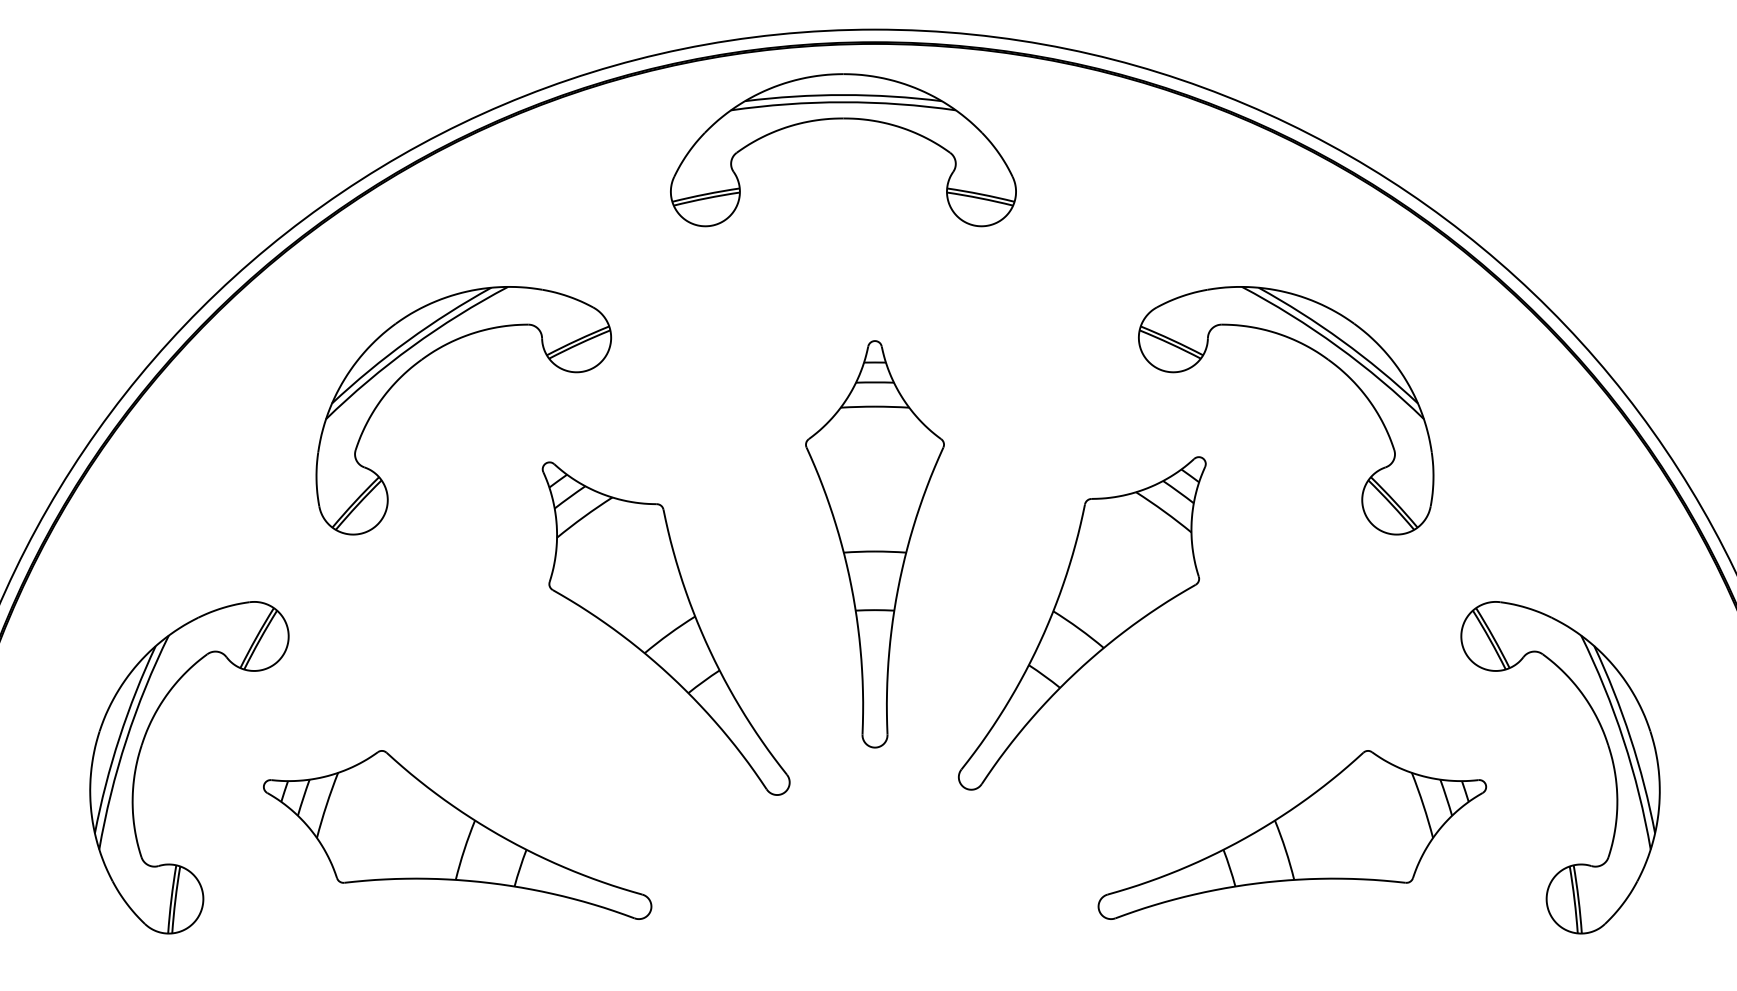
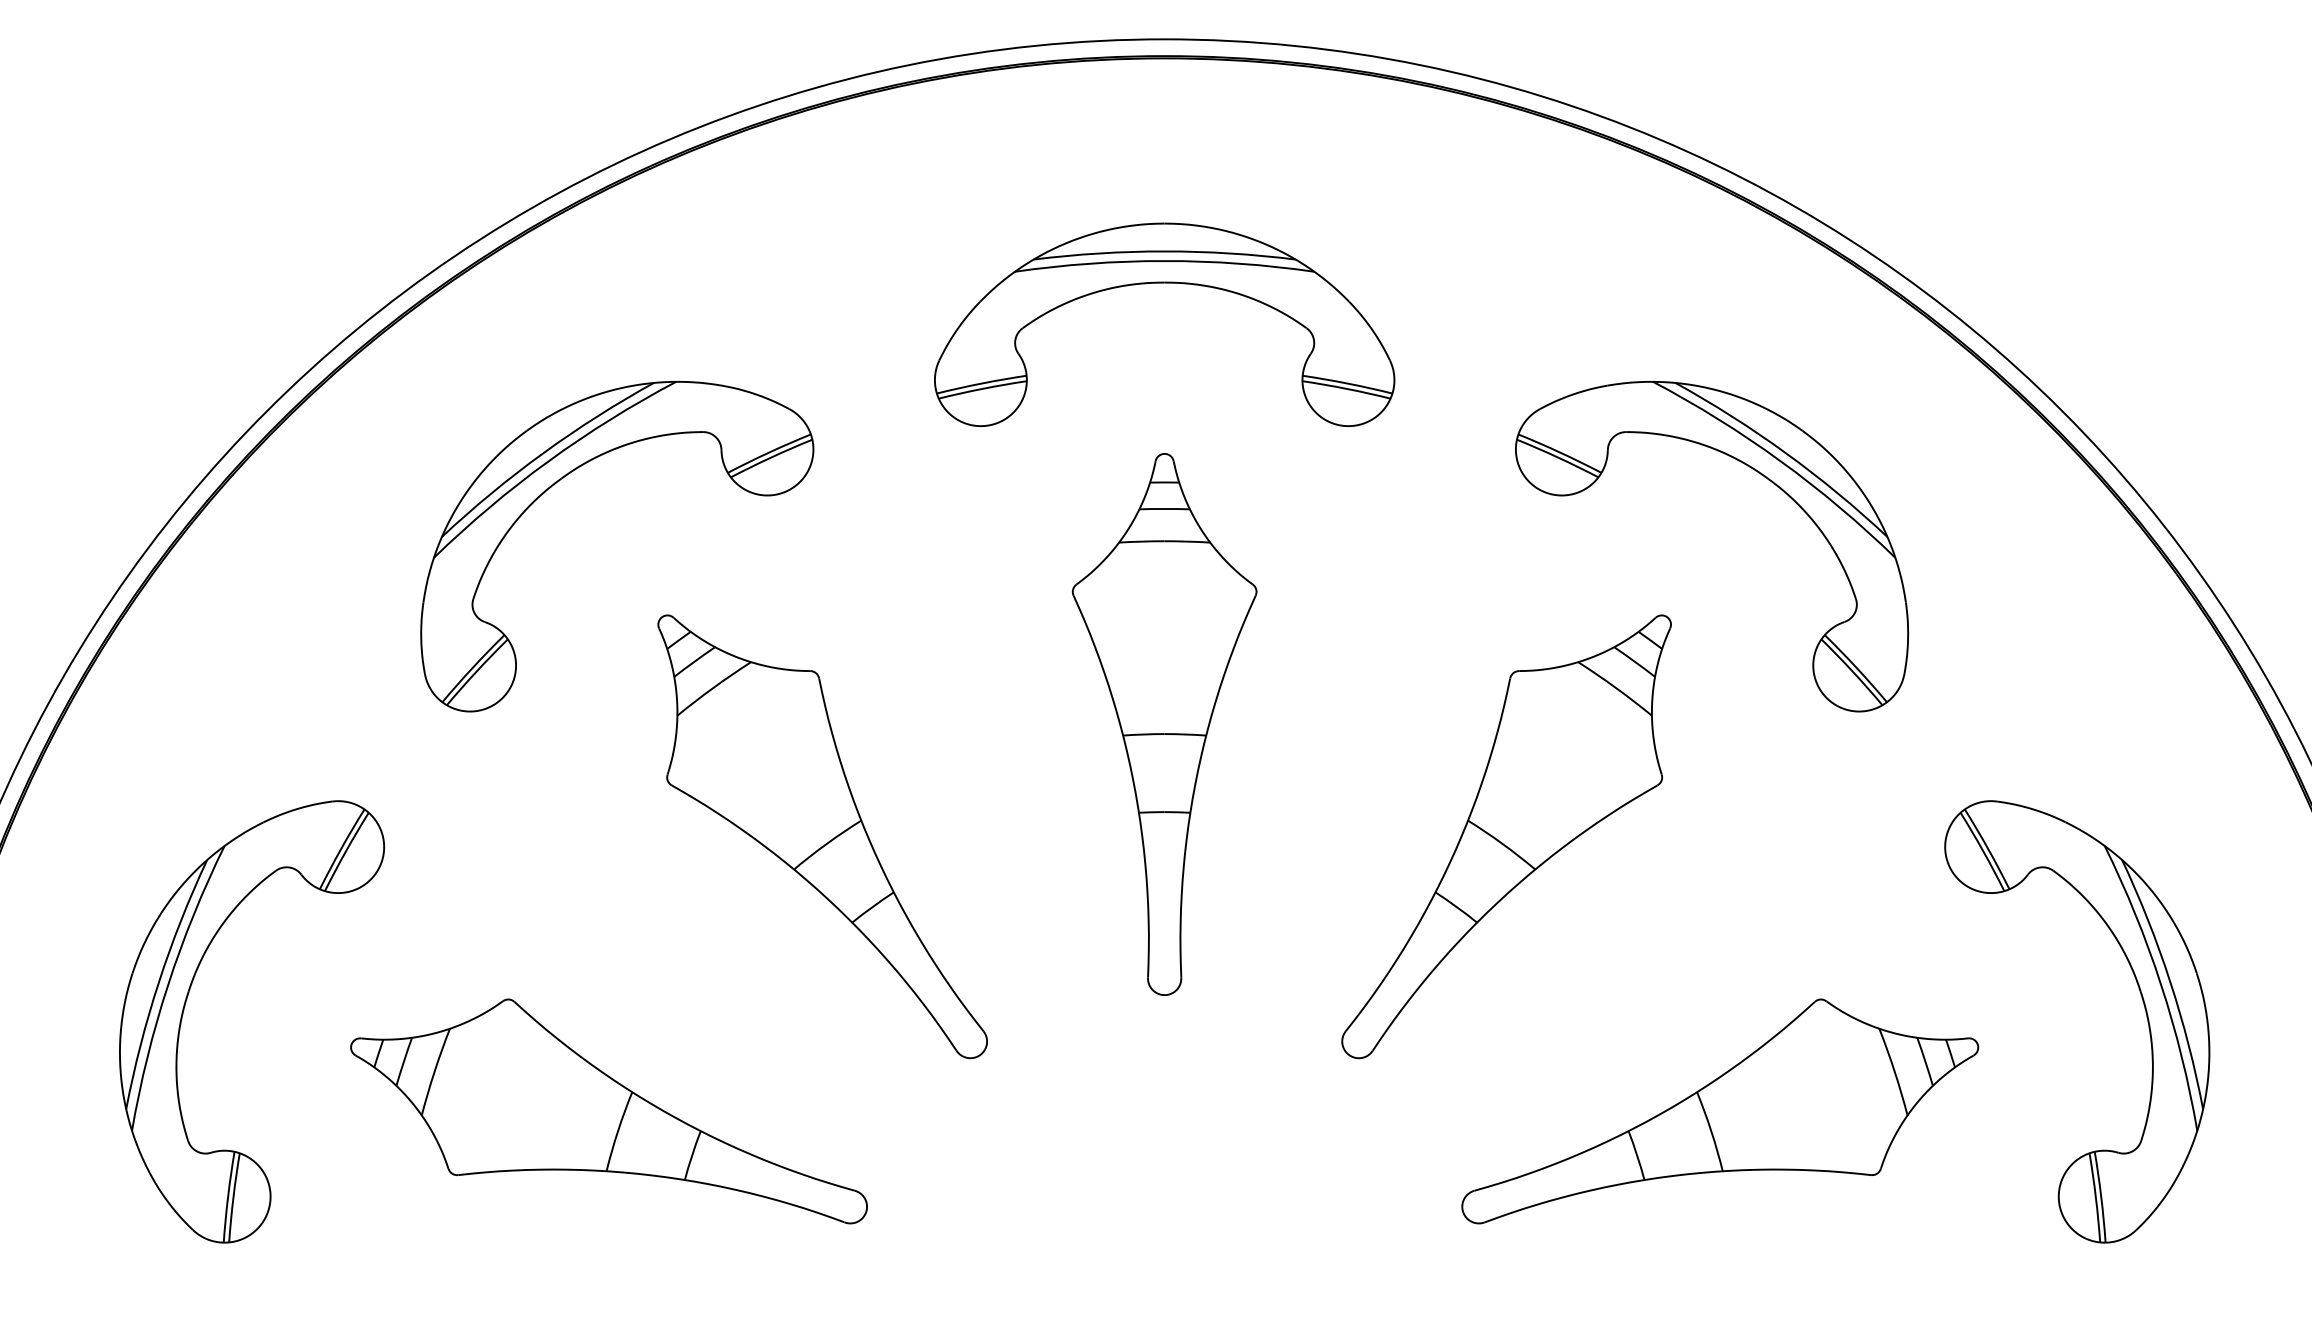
part: (843, 119) -> (1164, 283), moved
part: (1082, 623) -> (1506, 836), moved
part: (666, 628) -> (822, 836), moved

